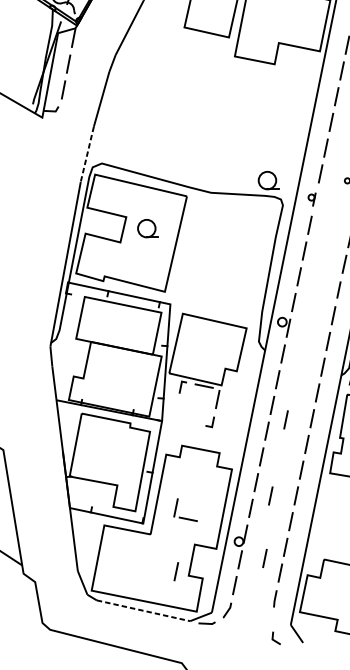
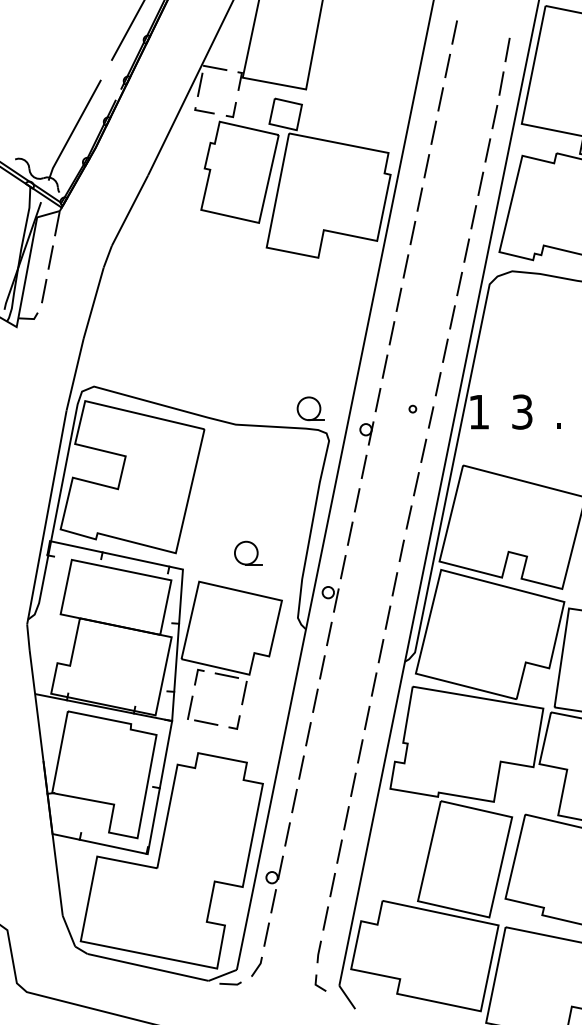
line: (87, 154) -> (75, 374), dashed -> solid
part: (311, 199) -> (366, 433), size x1.43
part: (148, 228) -> (248, 552), moved
line: (286, 419) -> (333, 719), removed
line: (270, 496) -> (313, 818), removed
part: (184, 517) -> (201, 720), moved
line: (264, 558) -> (305, 899), removed
line: (176, 571) -> (190, 916), removed
line: (143, 610) -> (148, 967), dashed -> solid
line: (274, 639) -> (317, 984), moved

